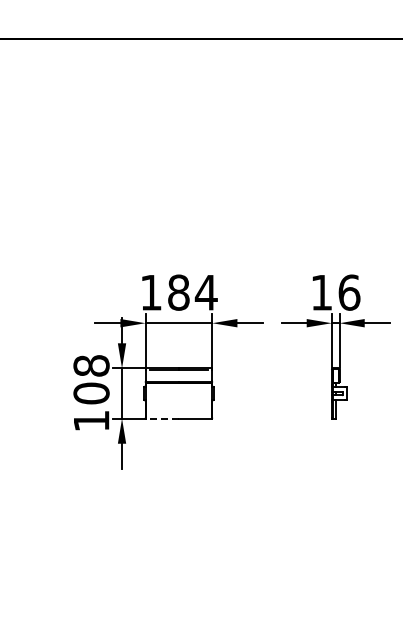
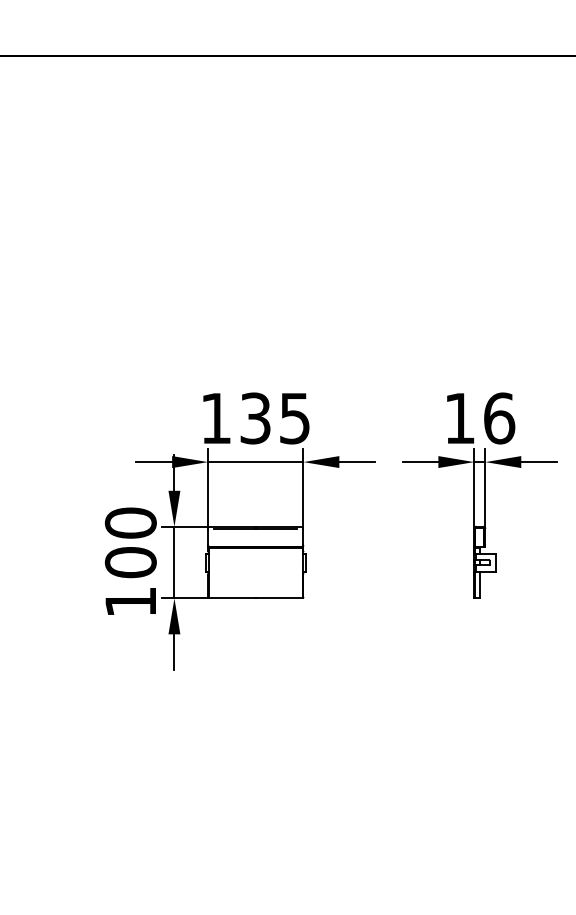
text: (192, 292) -> (275, 418), 184 -> 135
text: (91, 365) -> (130, 522), 108 -> 100
line: (161, 418) -> (230, 598), dashed -> solid

